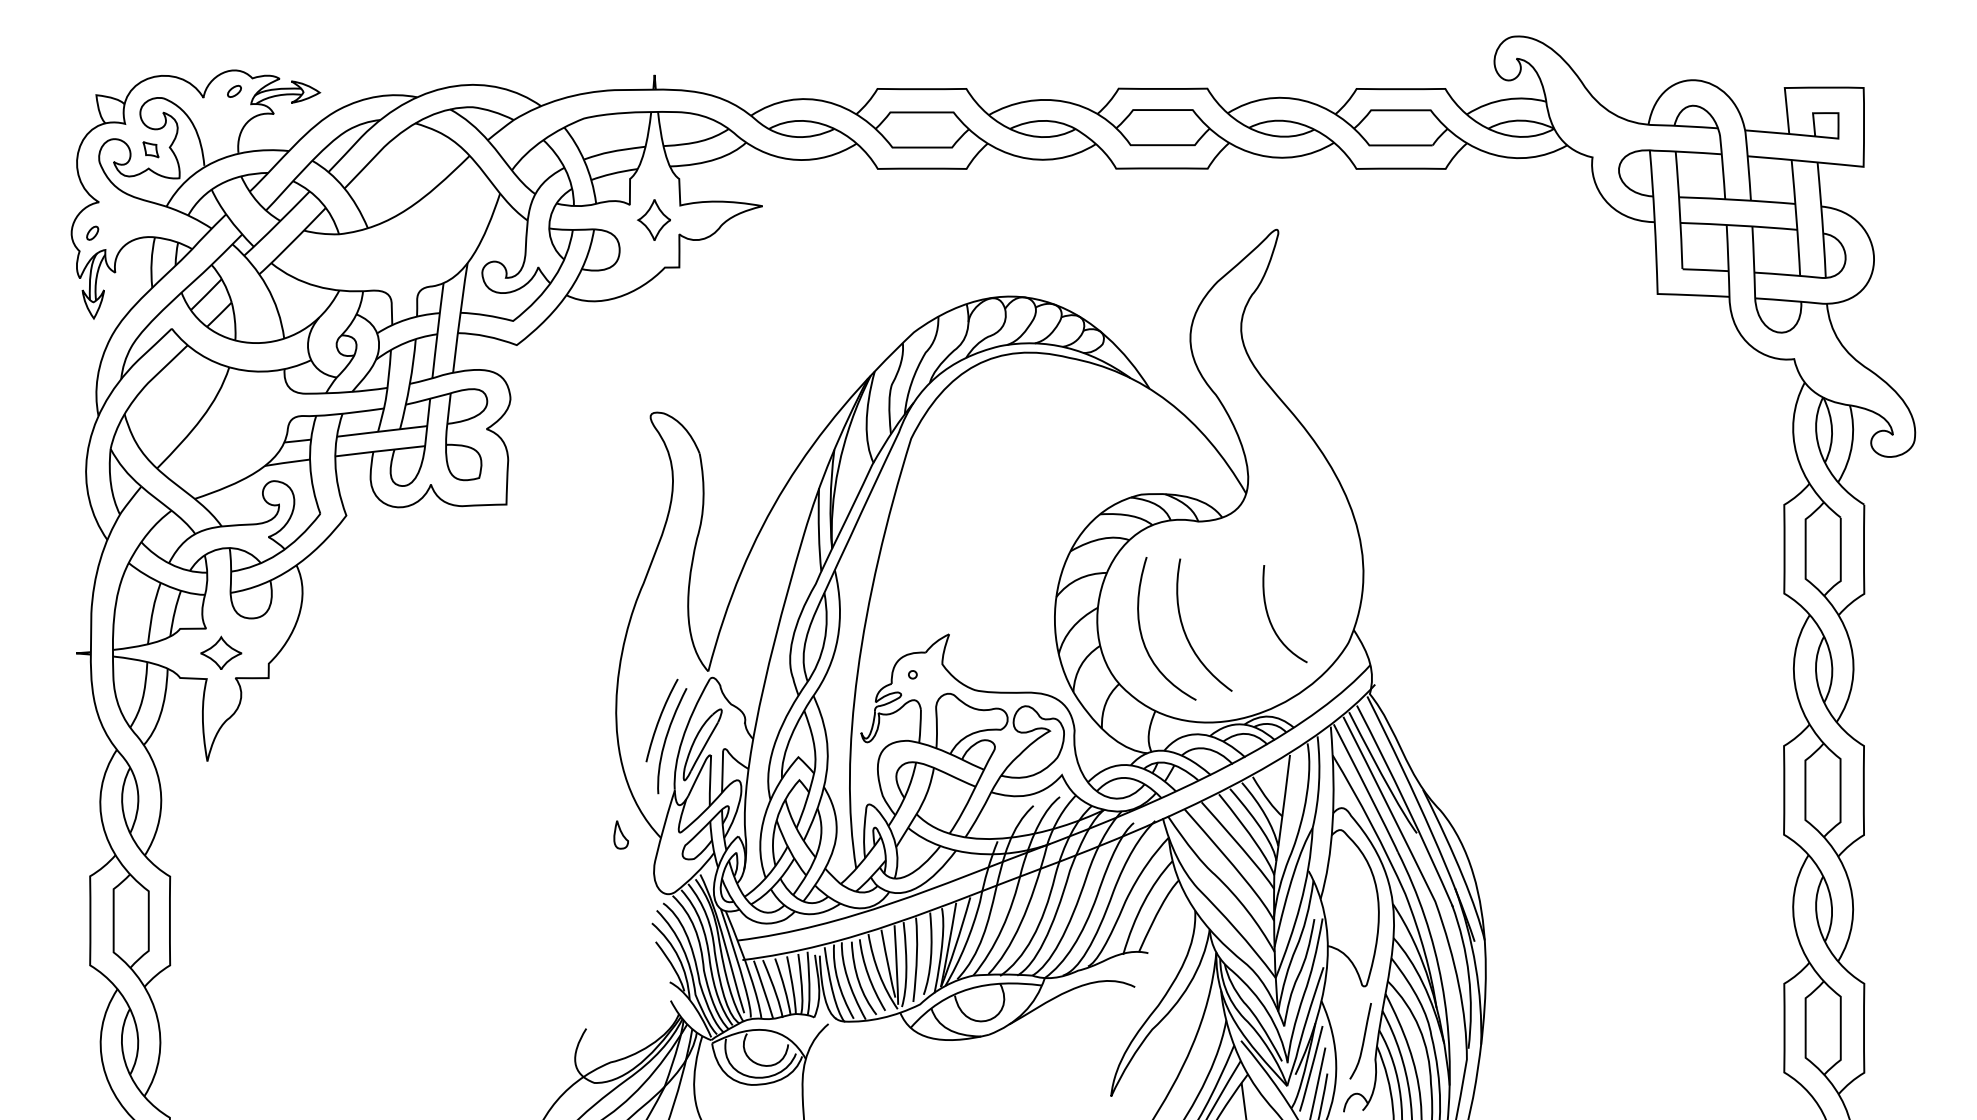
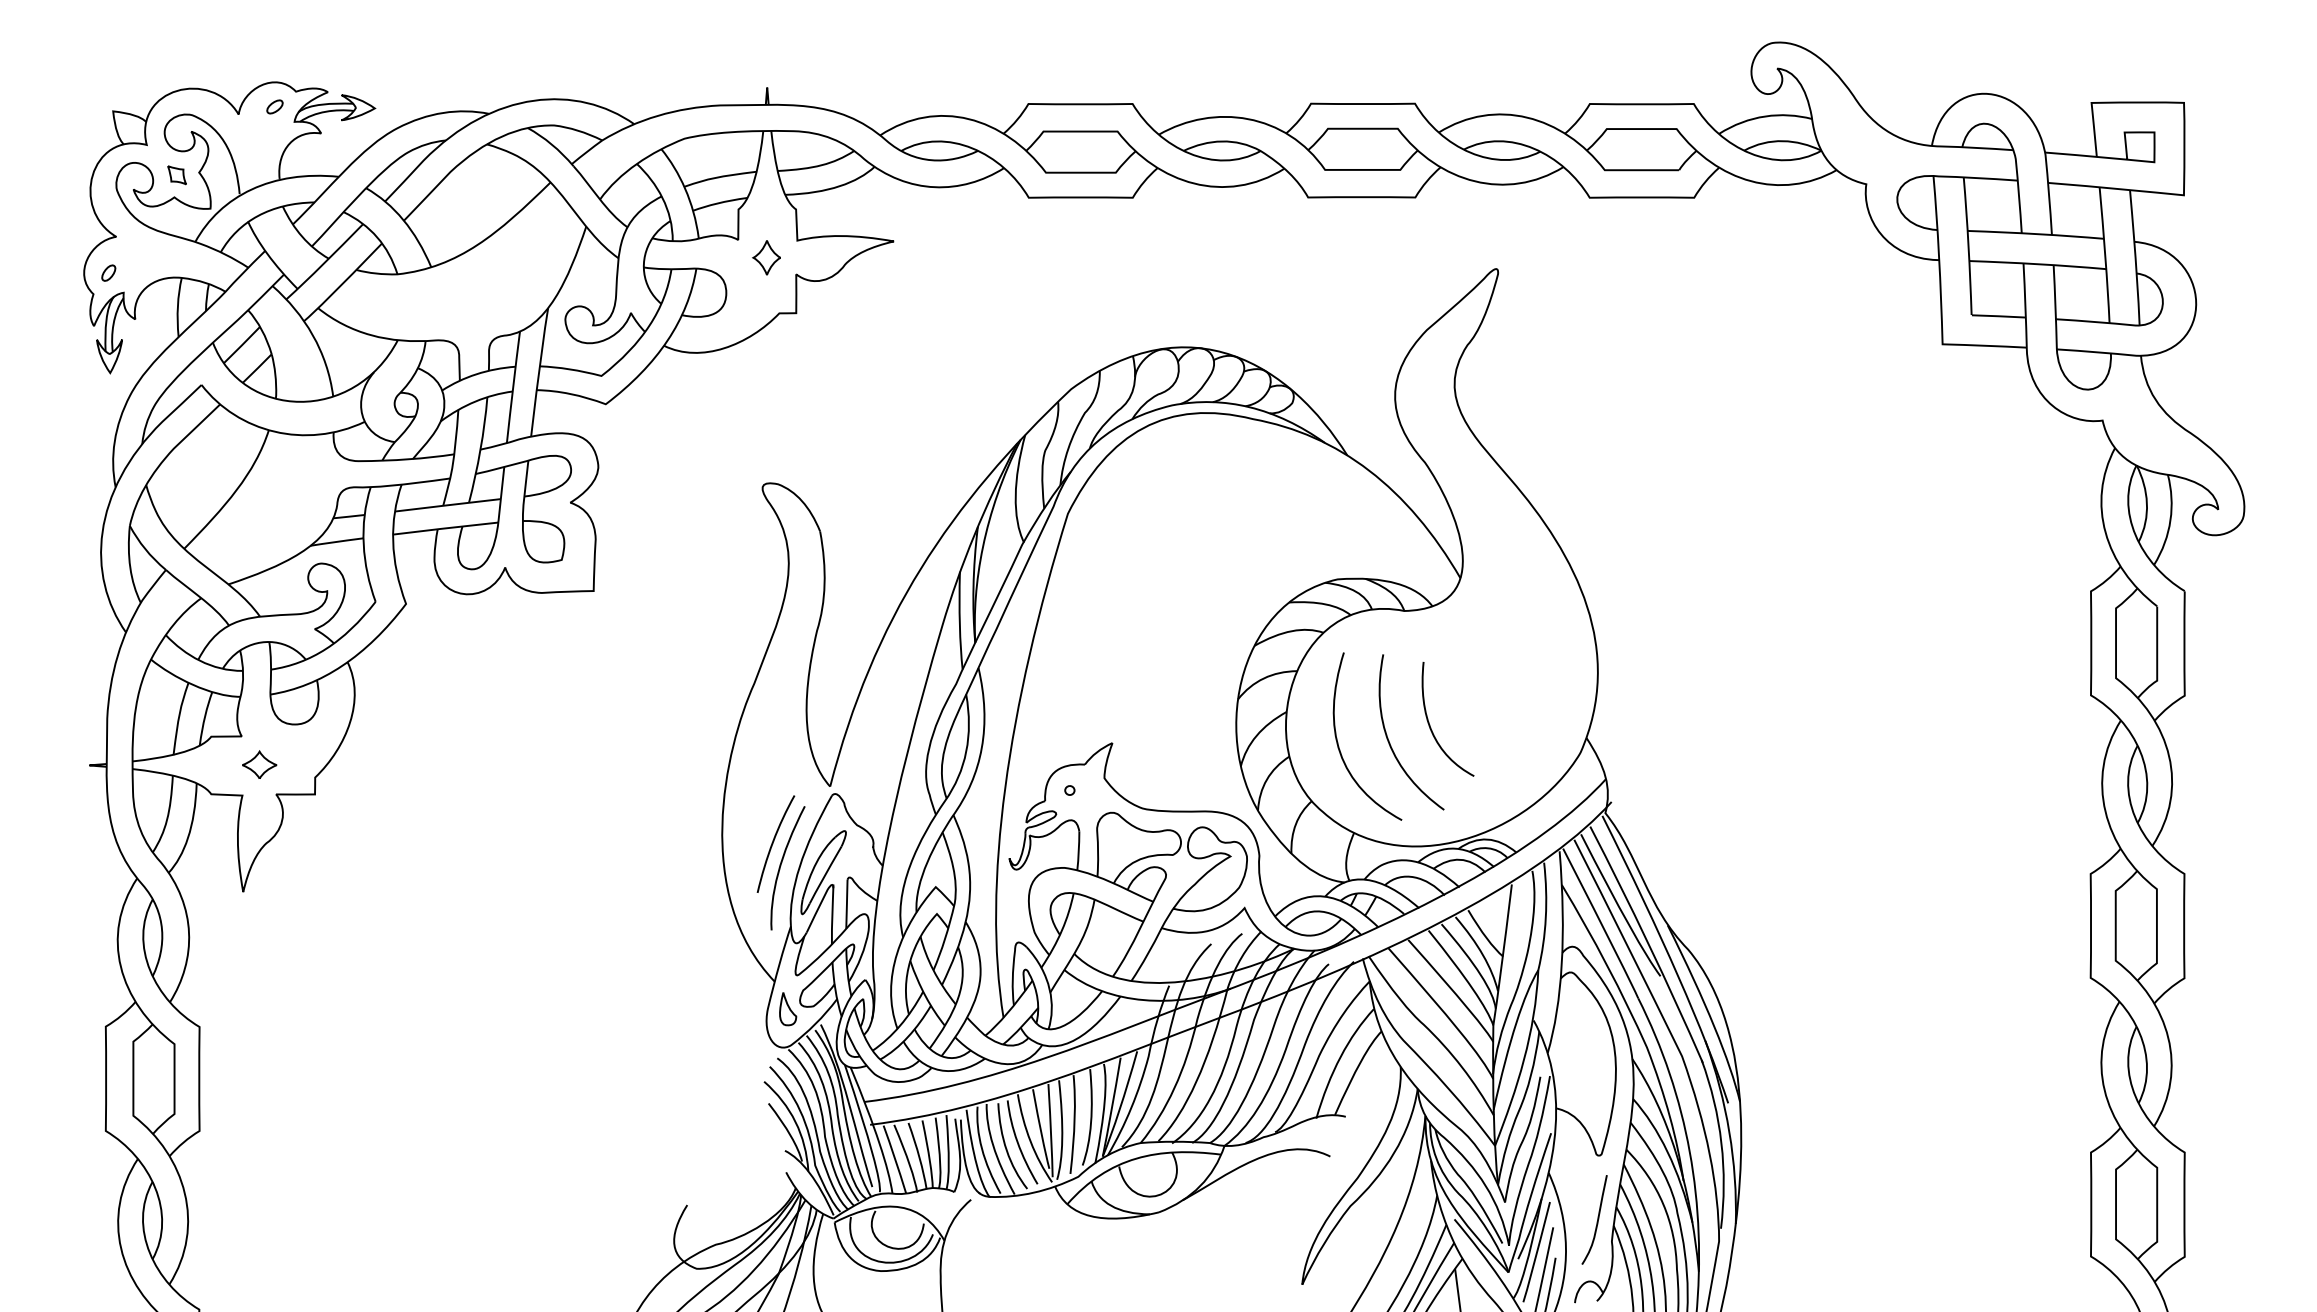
part: (653, 219) -> (766, 257), size x0.71
curve: (1270, 618) -> (1430, 724), moved
part: (221, 652) -> (259, 764), size x0.71
part: (621, 835) -> (788, 1009), moved

